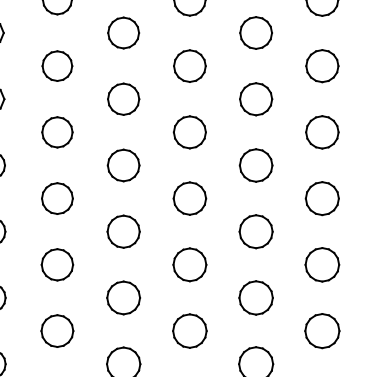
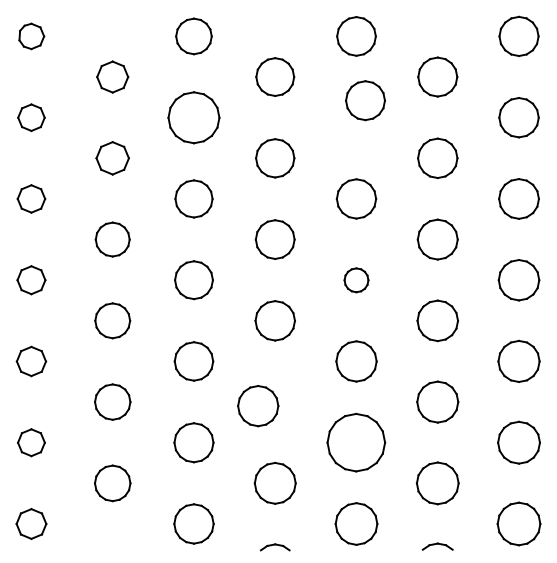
part: (57, 65) -> (193, 117), size x1.4
part: (189, 65) -> (365, 100), moved
part: (189, 198) -> (356, 280), size x0.6
part: (123, 298) -> (258, 406), moved
part: (189, 330) -> (356, 442), size x1.4

